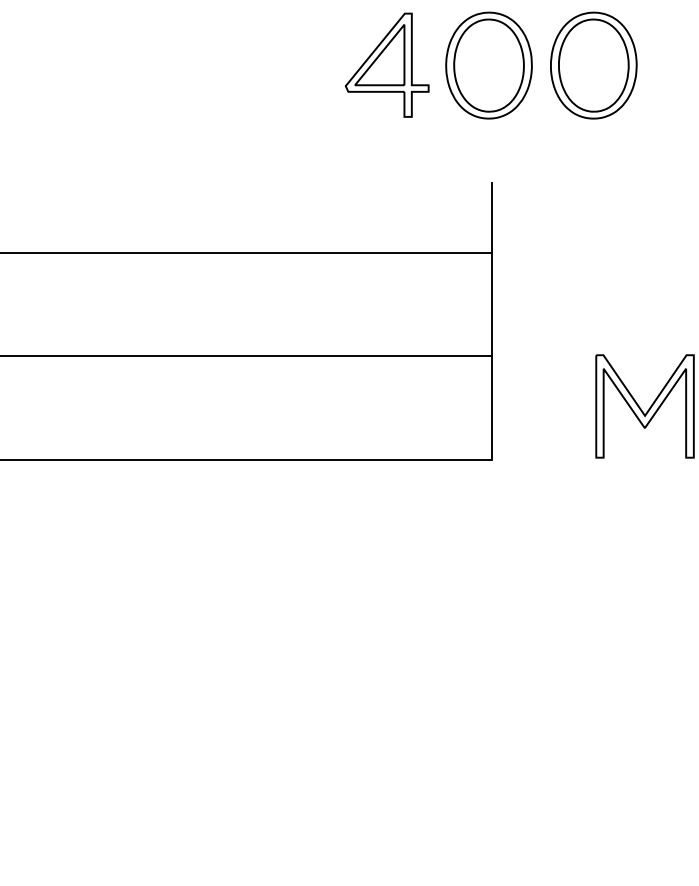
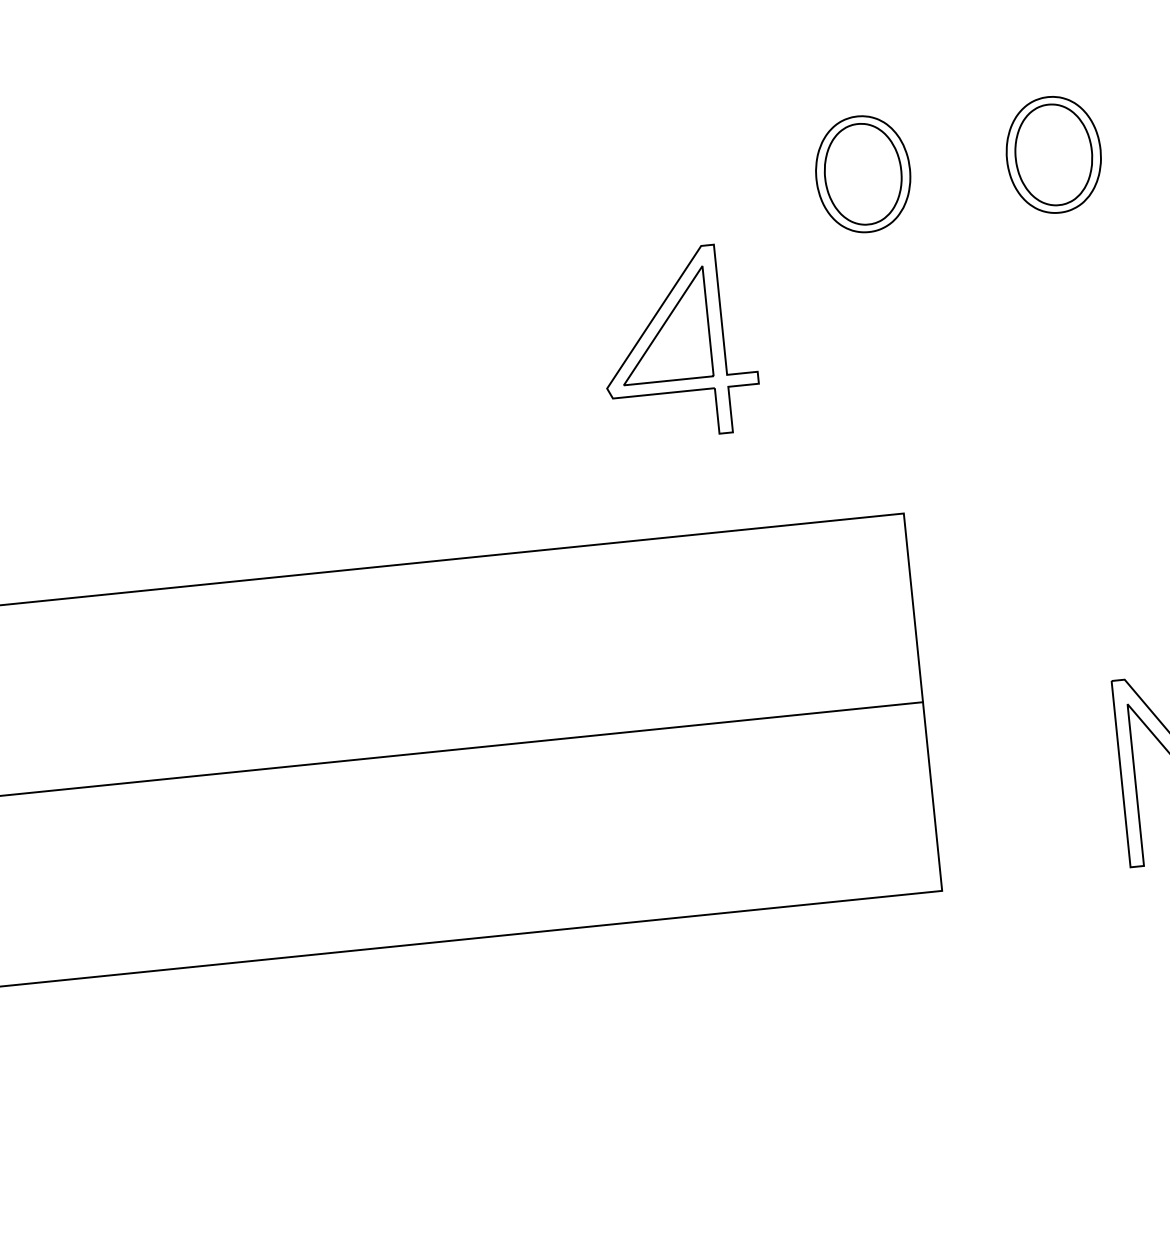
part: (386, 64) -> (677, 341), moved
part: (488, 65) -> (862, 174), size x0.6
part: (593, 65) -> (1053, 154), size x0.6
line: (492, 217) -> (897, 449), removed

